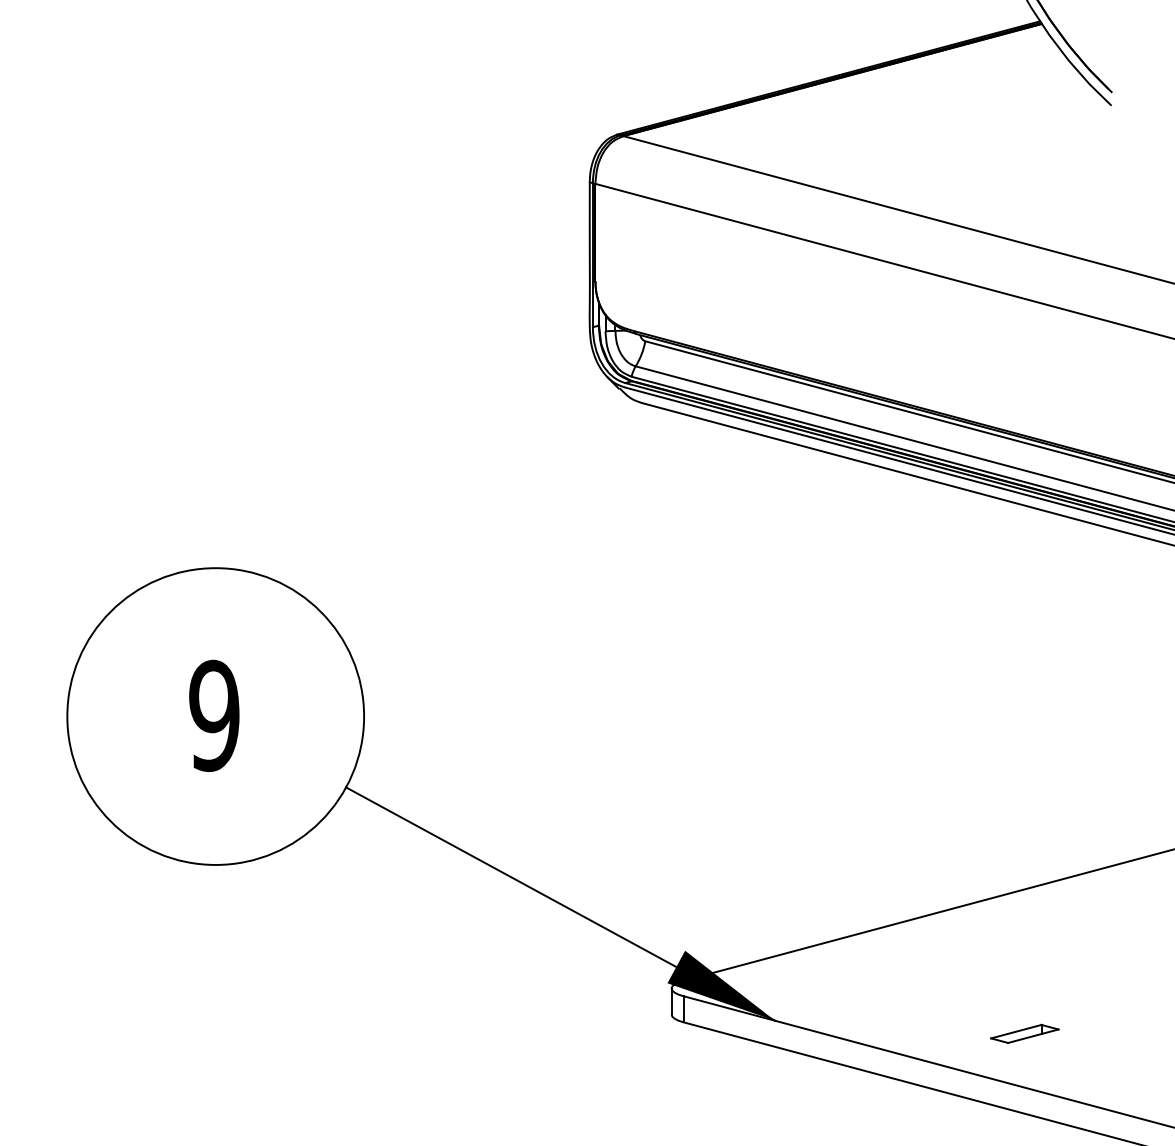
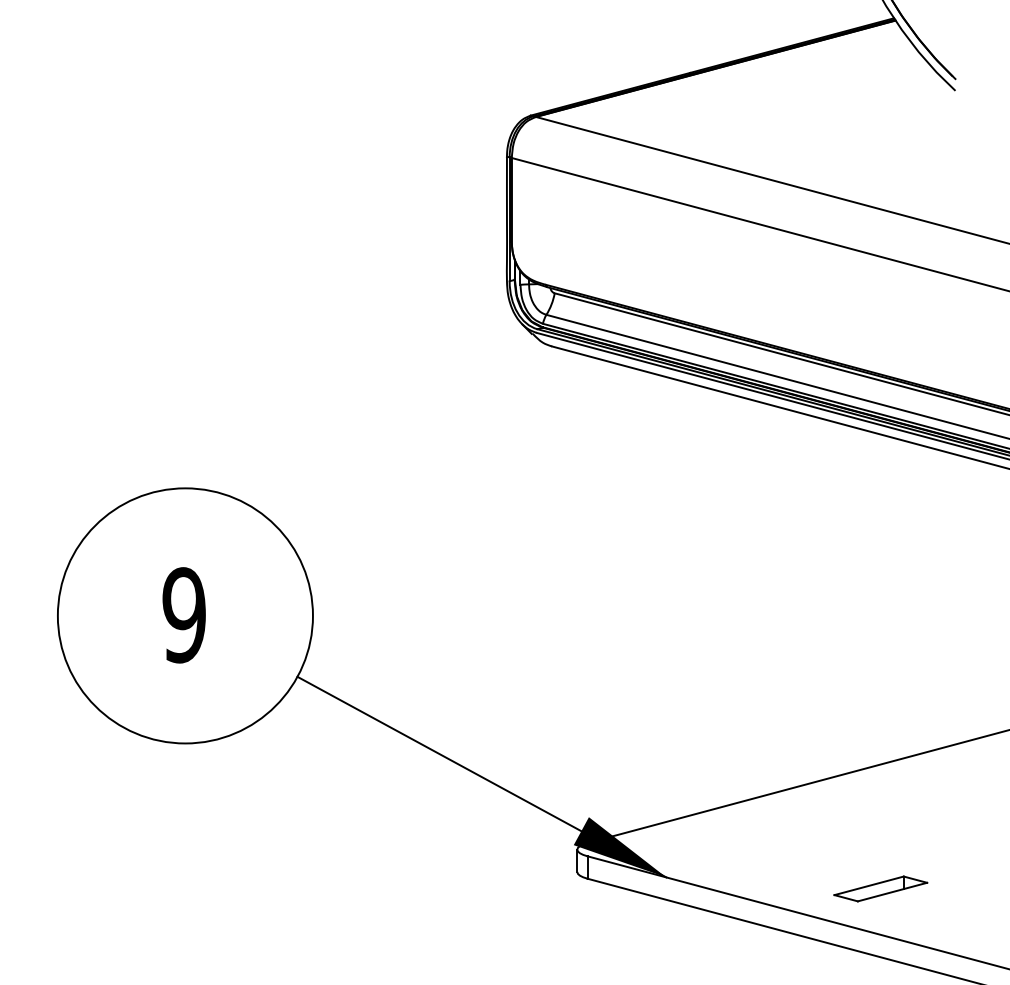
part: (1024, 1033) -> (880, 888), size x1.6

